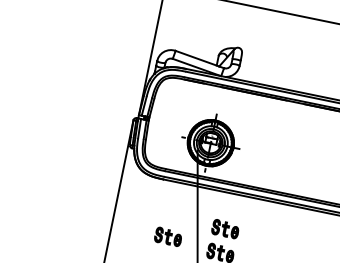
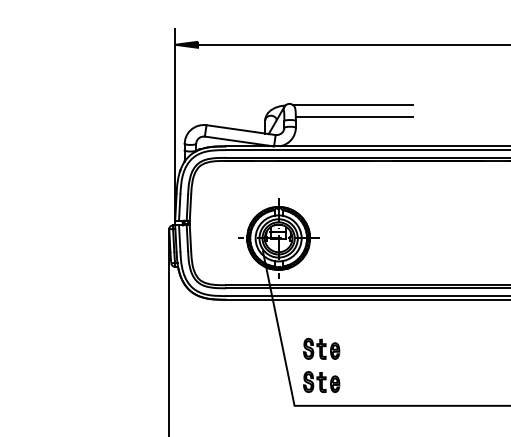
line: (283, 58) -> (352, 105), added
line: (282, 66) -> (353, 116), added
part: (168, 236) -> (247, 374), removed

